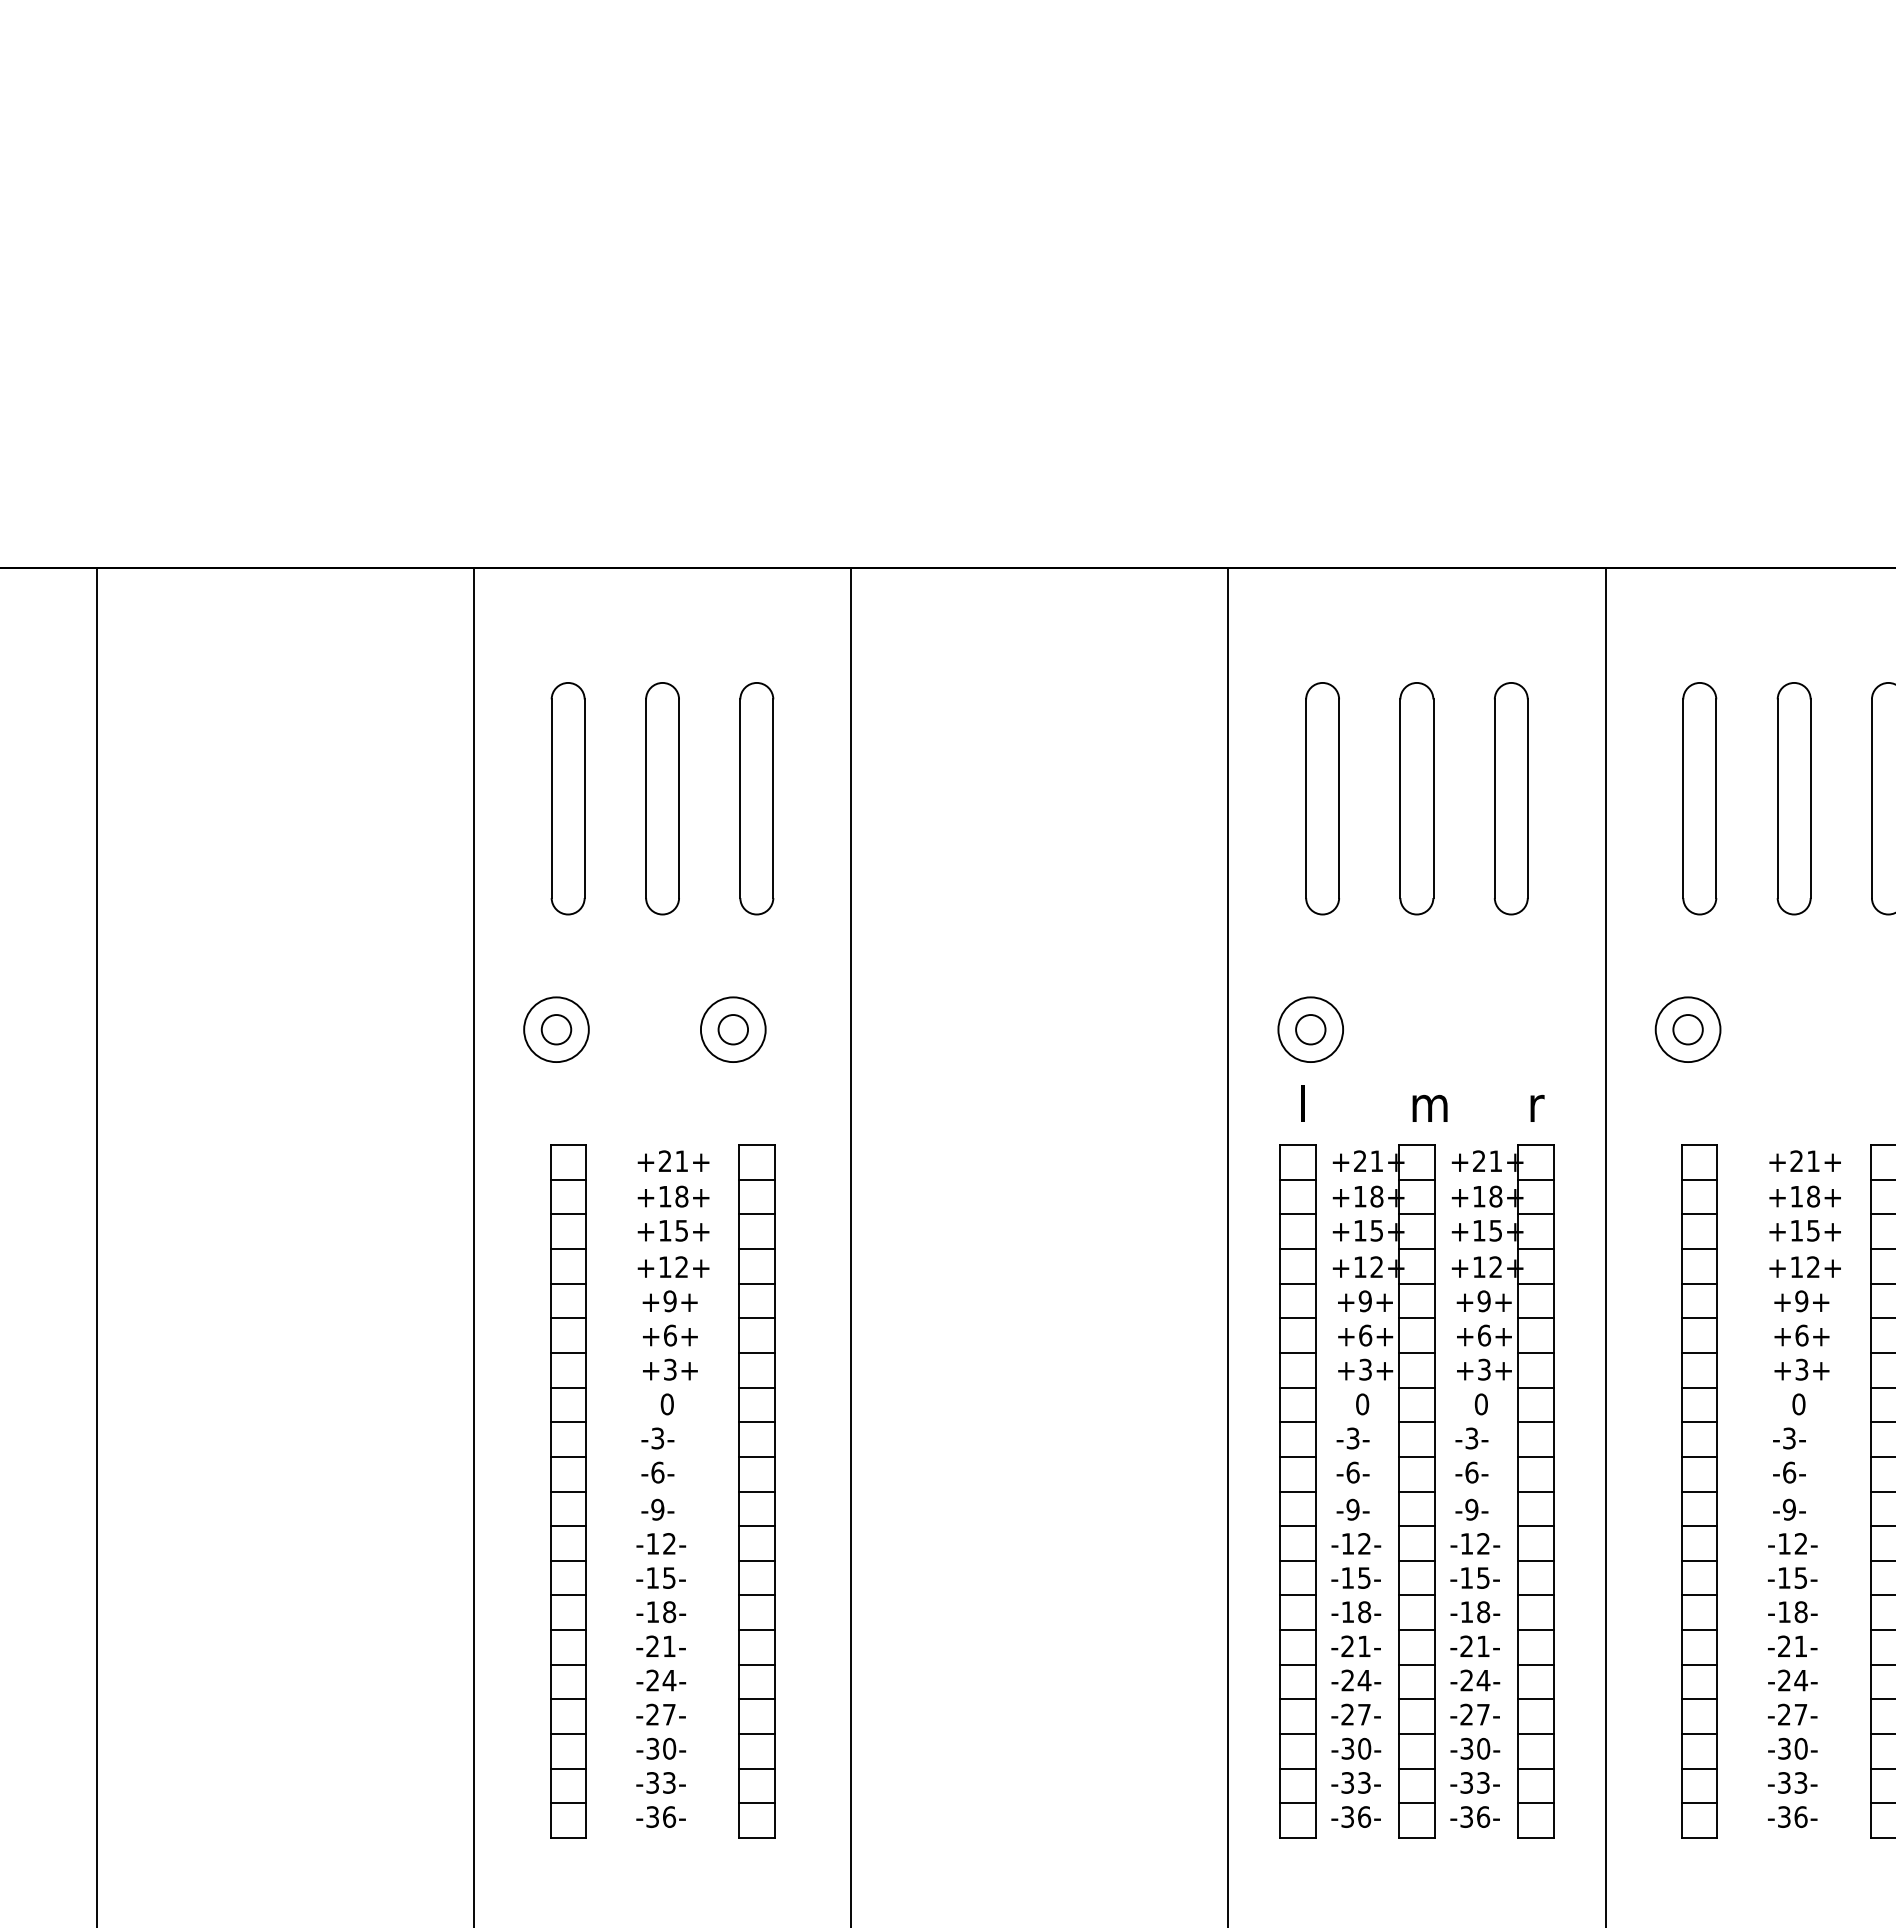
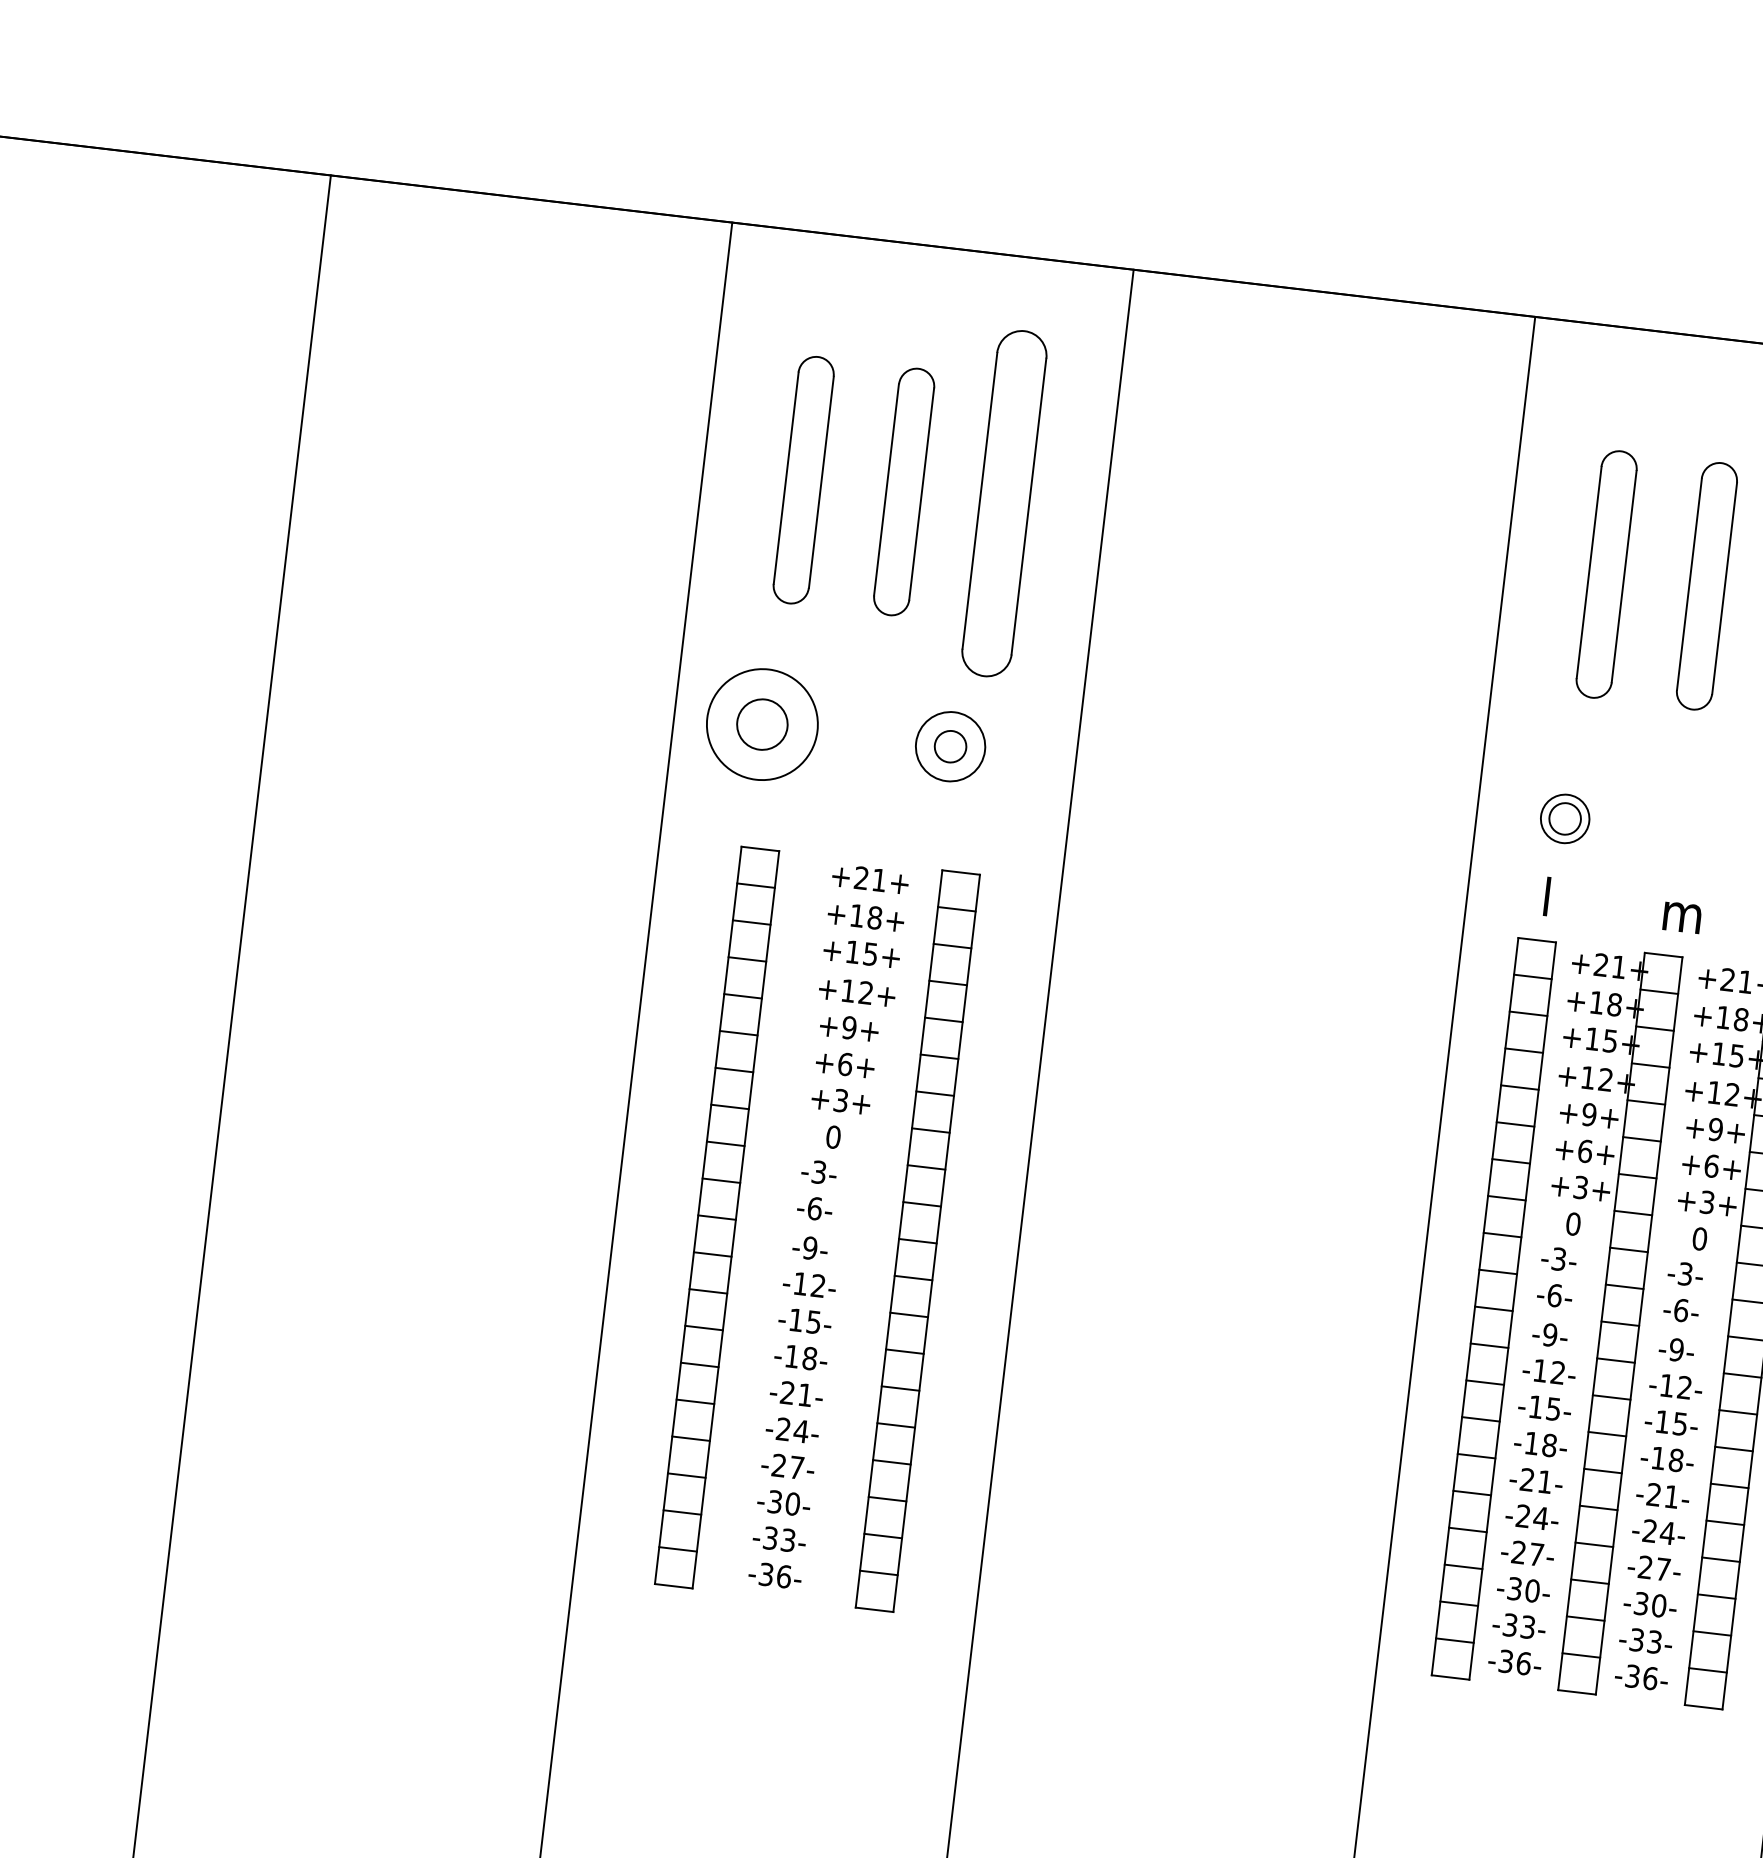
part: (756, 798) -> (1004, 503), size x1.4
circle: (556, 1029) -> (762, 724), size x1.6
circle: (556, 1029) -> (762, 724), size x1.6
circle: (1310, 1029) -> (1564, 818), size x0.7

